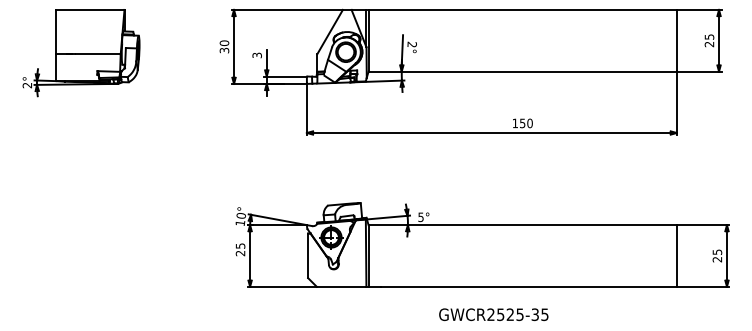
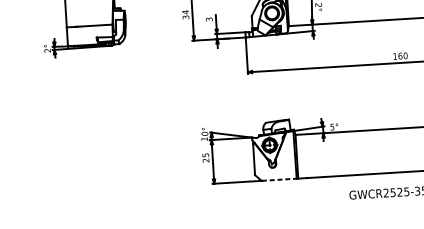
text: (224, 43) -> (185, 12), 30 -> 34
text: (522, 123) -> (400, 56), 150 -> 160
line: (341, 286) -> (279, 179), solid -> dashed

